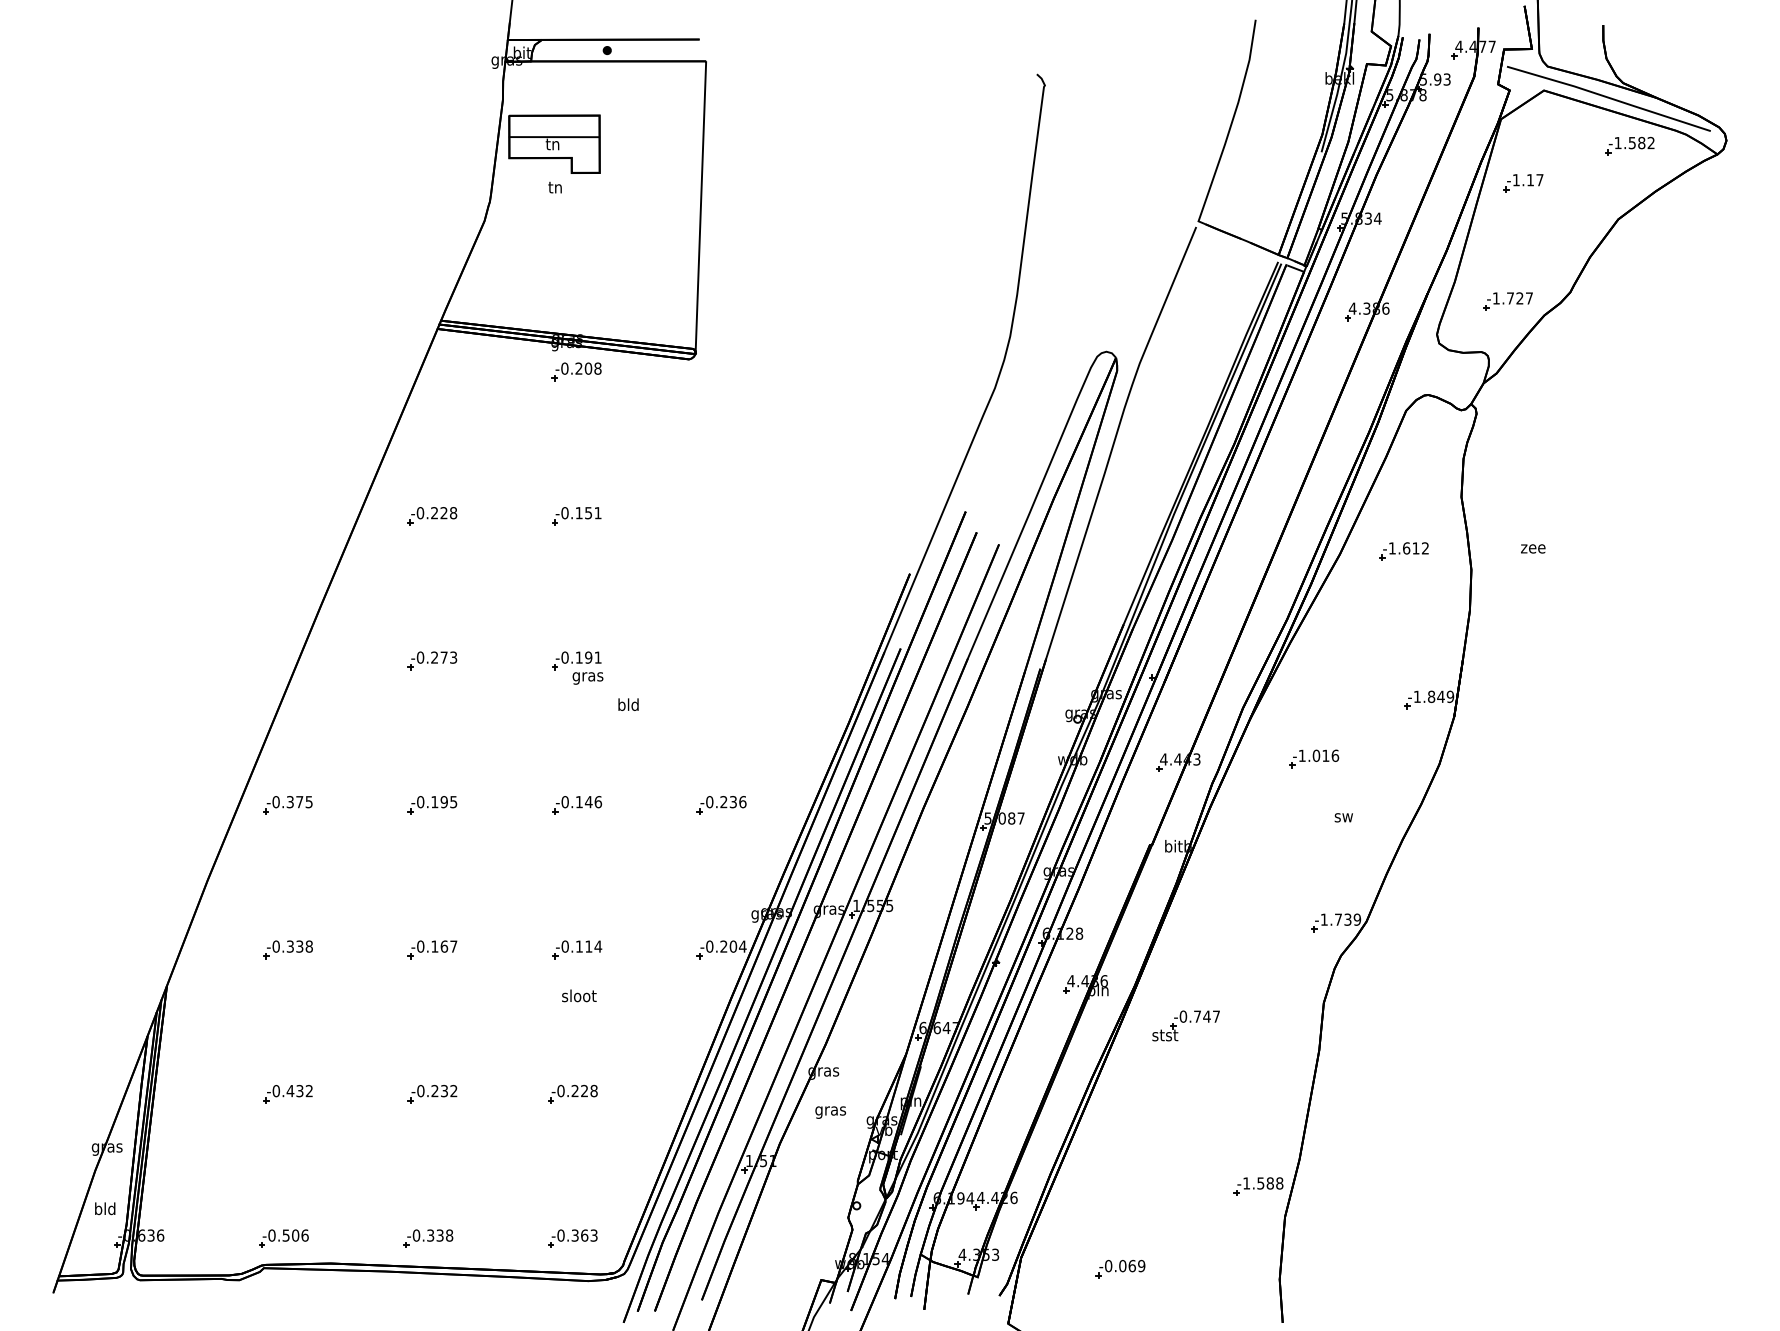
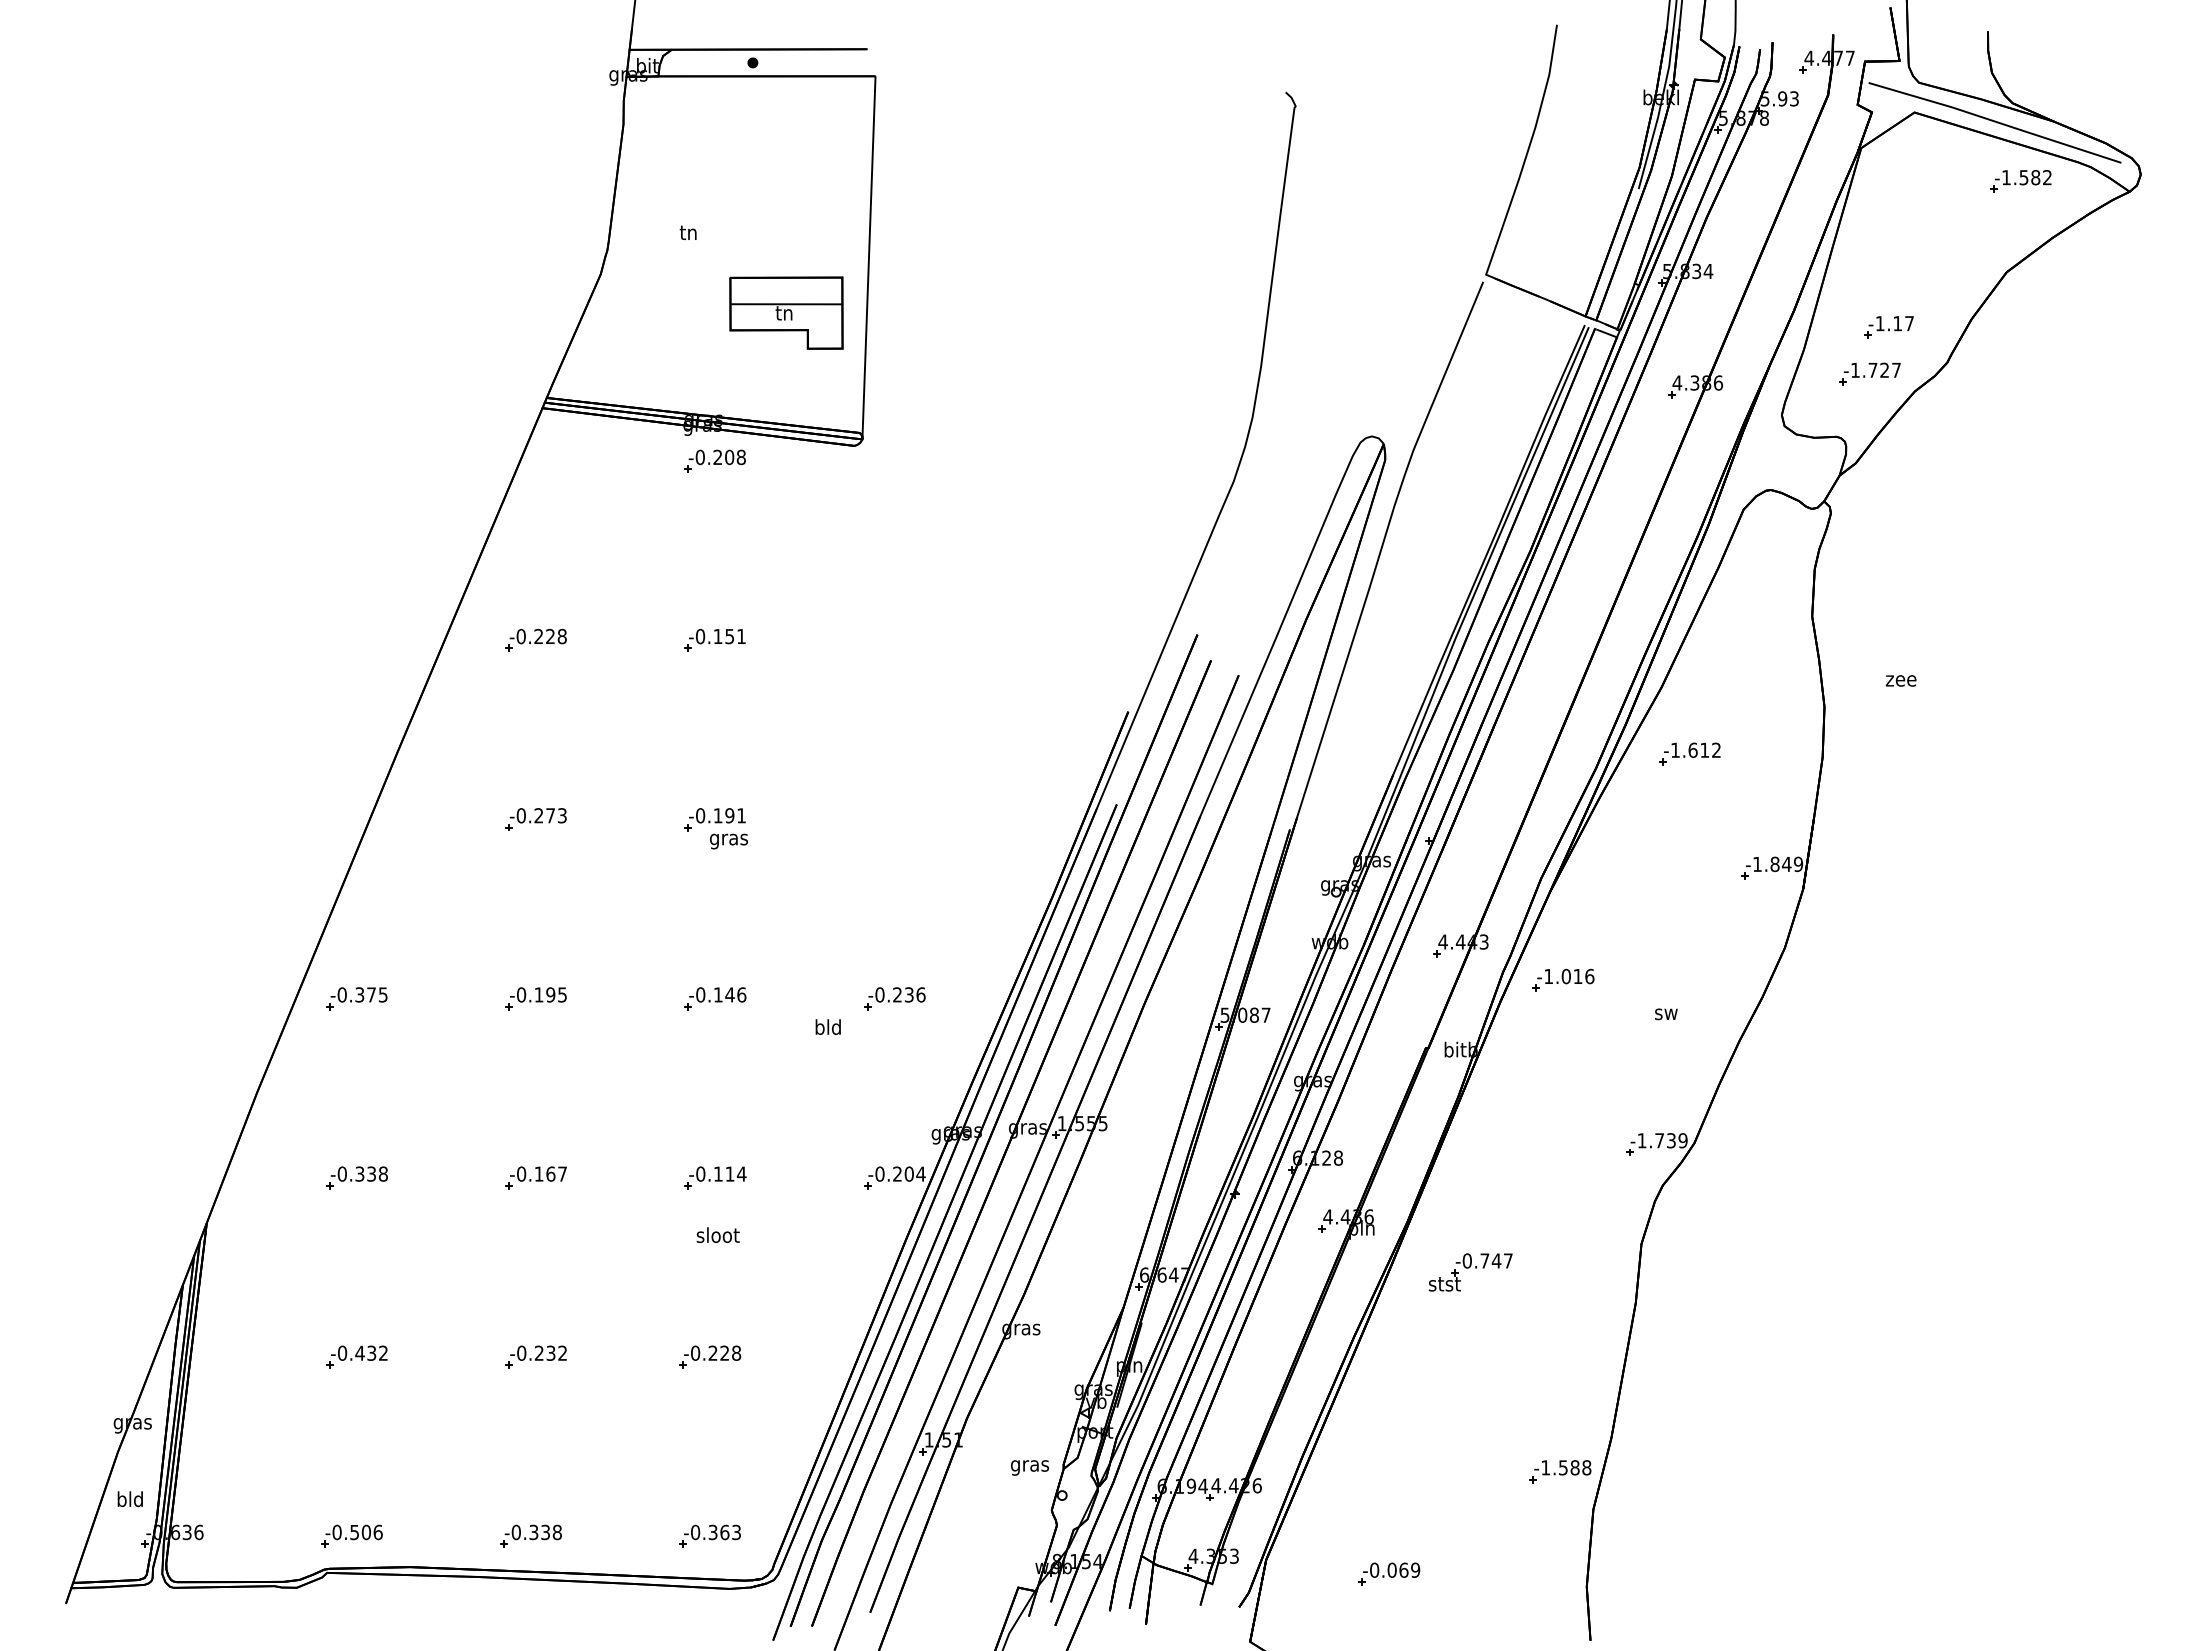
part: (554, 143) -> (786, 312), moved
part: (1523, 183) -> (1888, 327), moved
part: (1403, 550) -> (1689, 753), moved
text: (627, 704) -> (827, 1026), moved
part: (1314, 758) -> (1563, 979), moved
text: (830, 1112) -> (1029, 1467), moved

